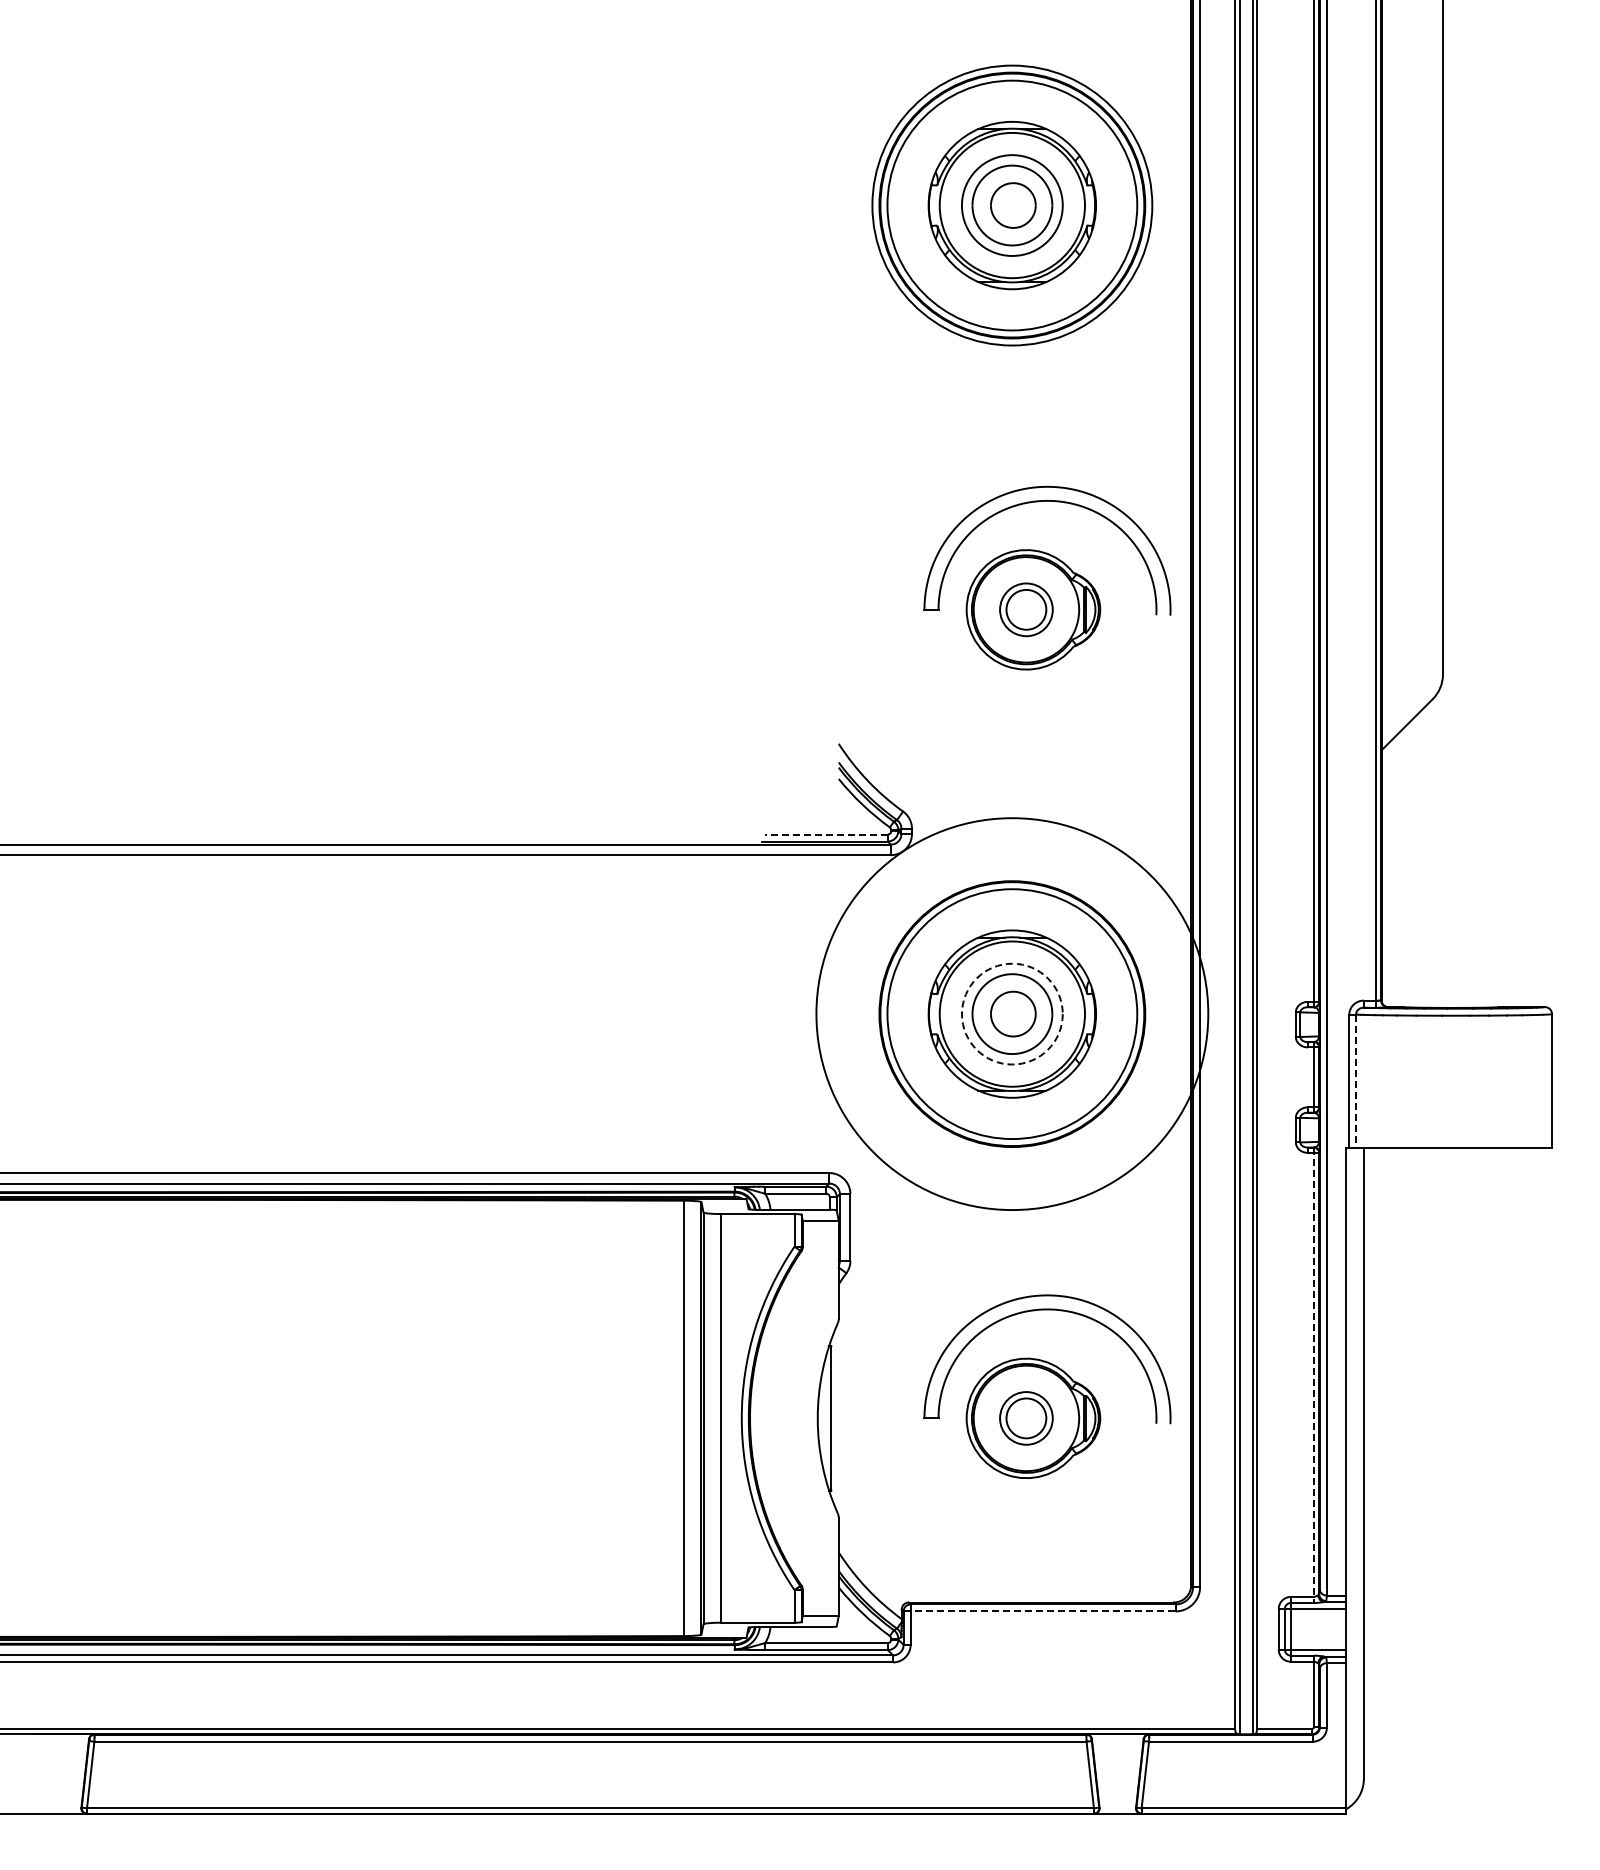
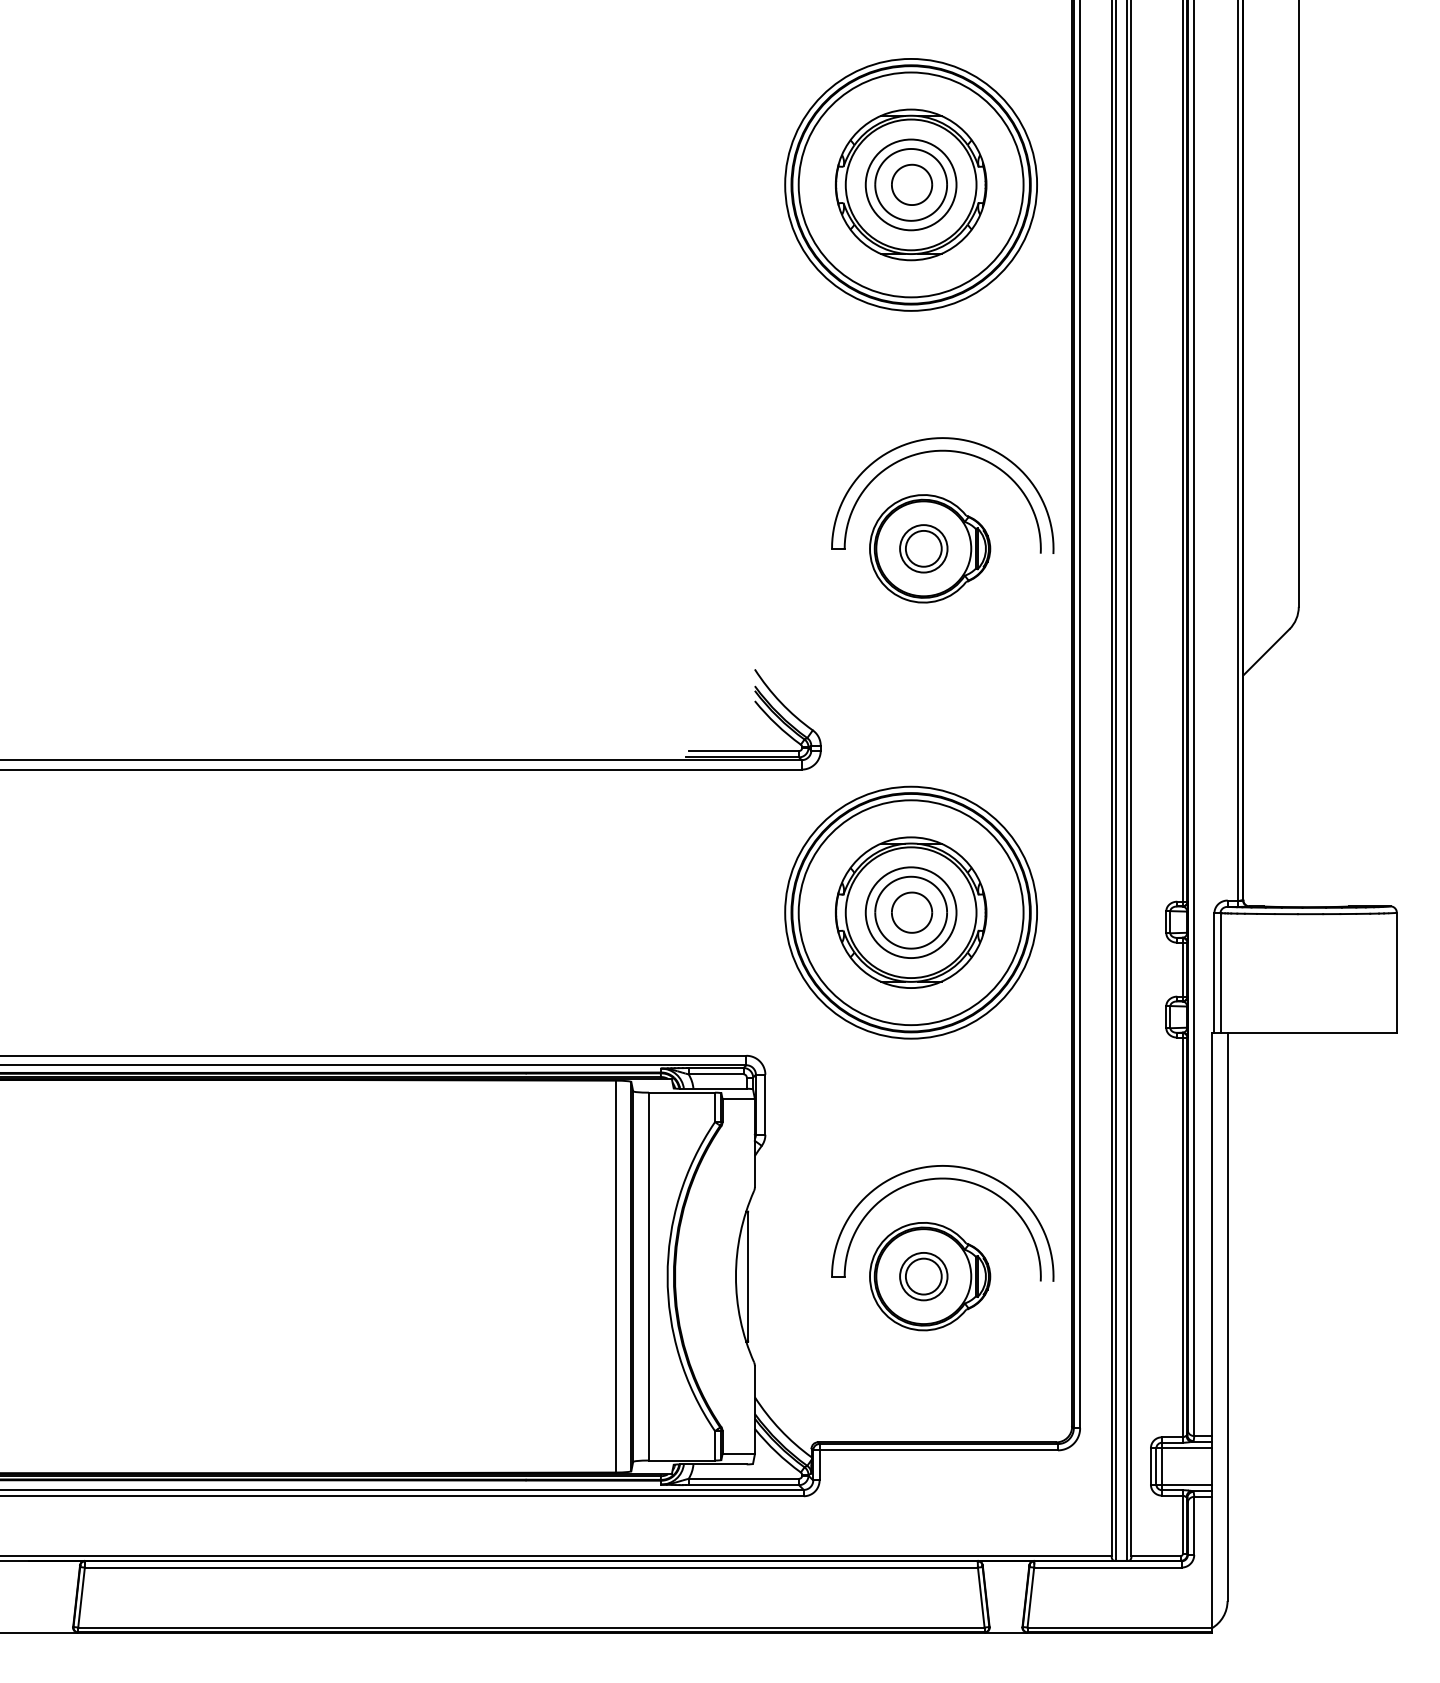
line: (825, 834) -> (742, 751), dashed -> solid
circle: (1011, 1013) -> (910, 912), dashed -> solid
circle: (1012, 1014) -> (911, 913), size x0.71
line: (1356, 1081) -> (1220, 973), dashed -> solid
line: (1313, 1375) -> (1182, 1237), dashed -> solid
line: (1039, 1611) -> (935, 1450), dashed -> solid

